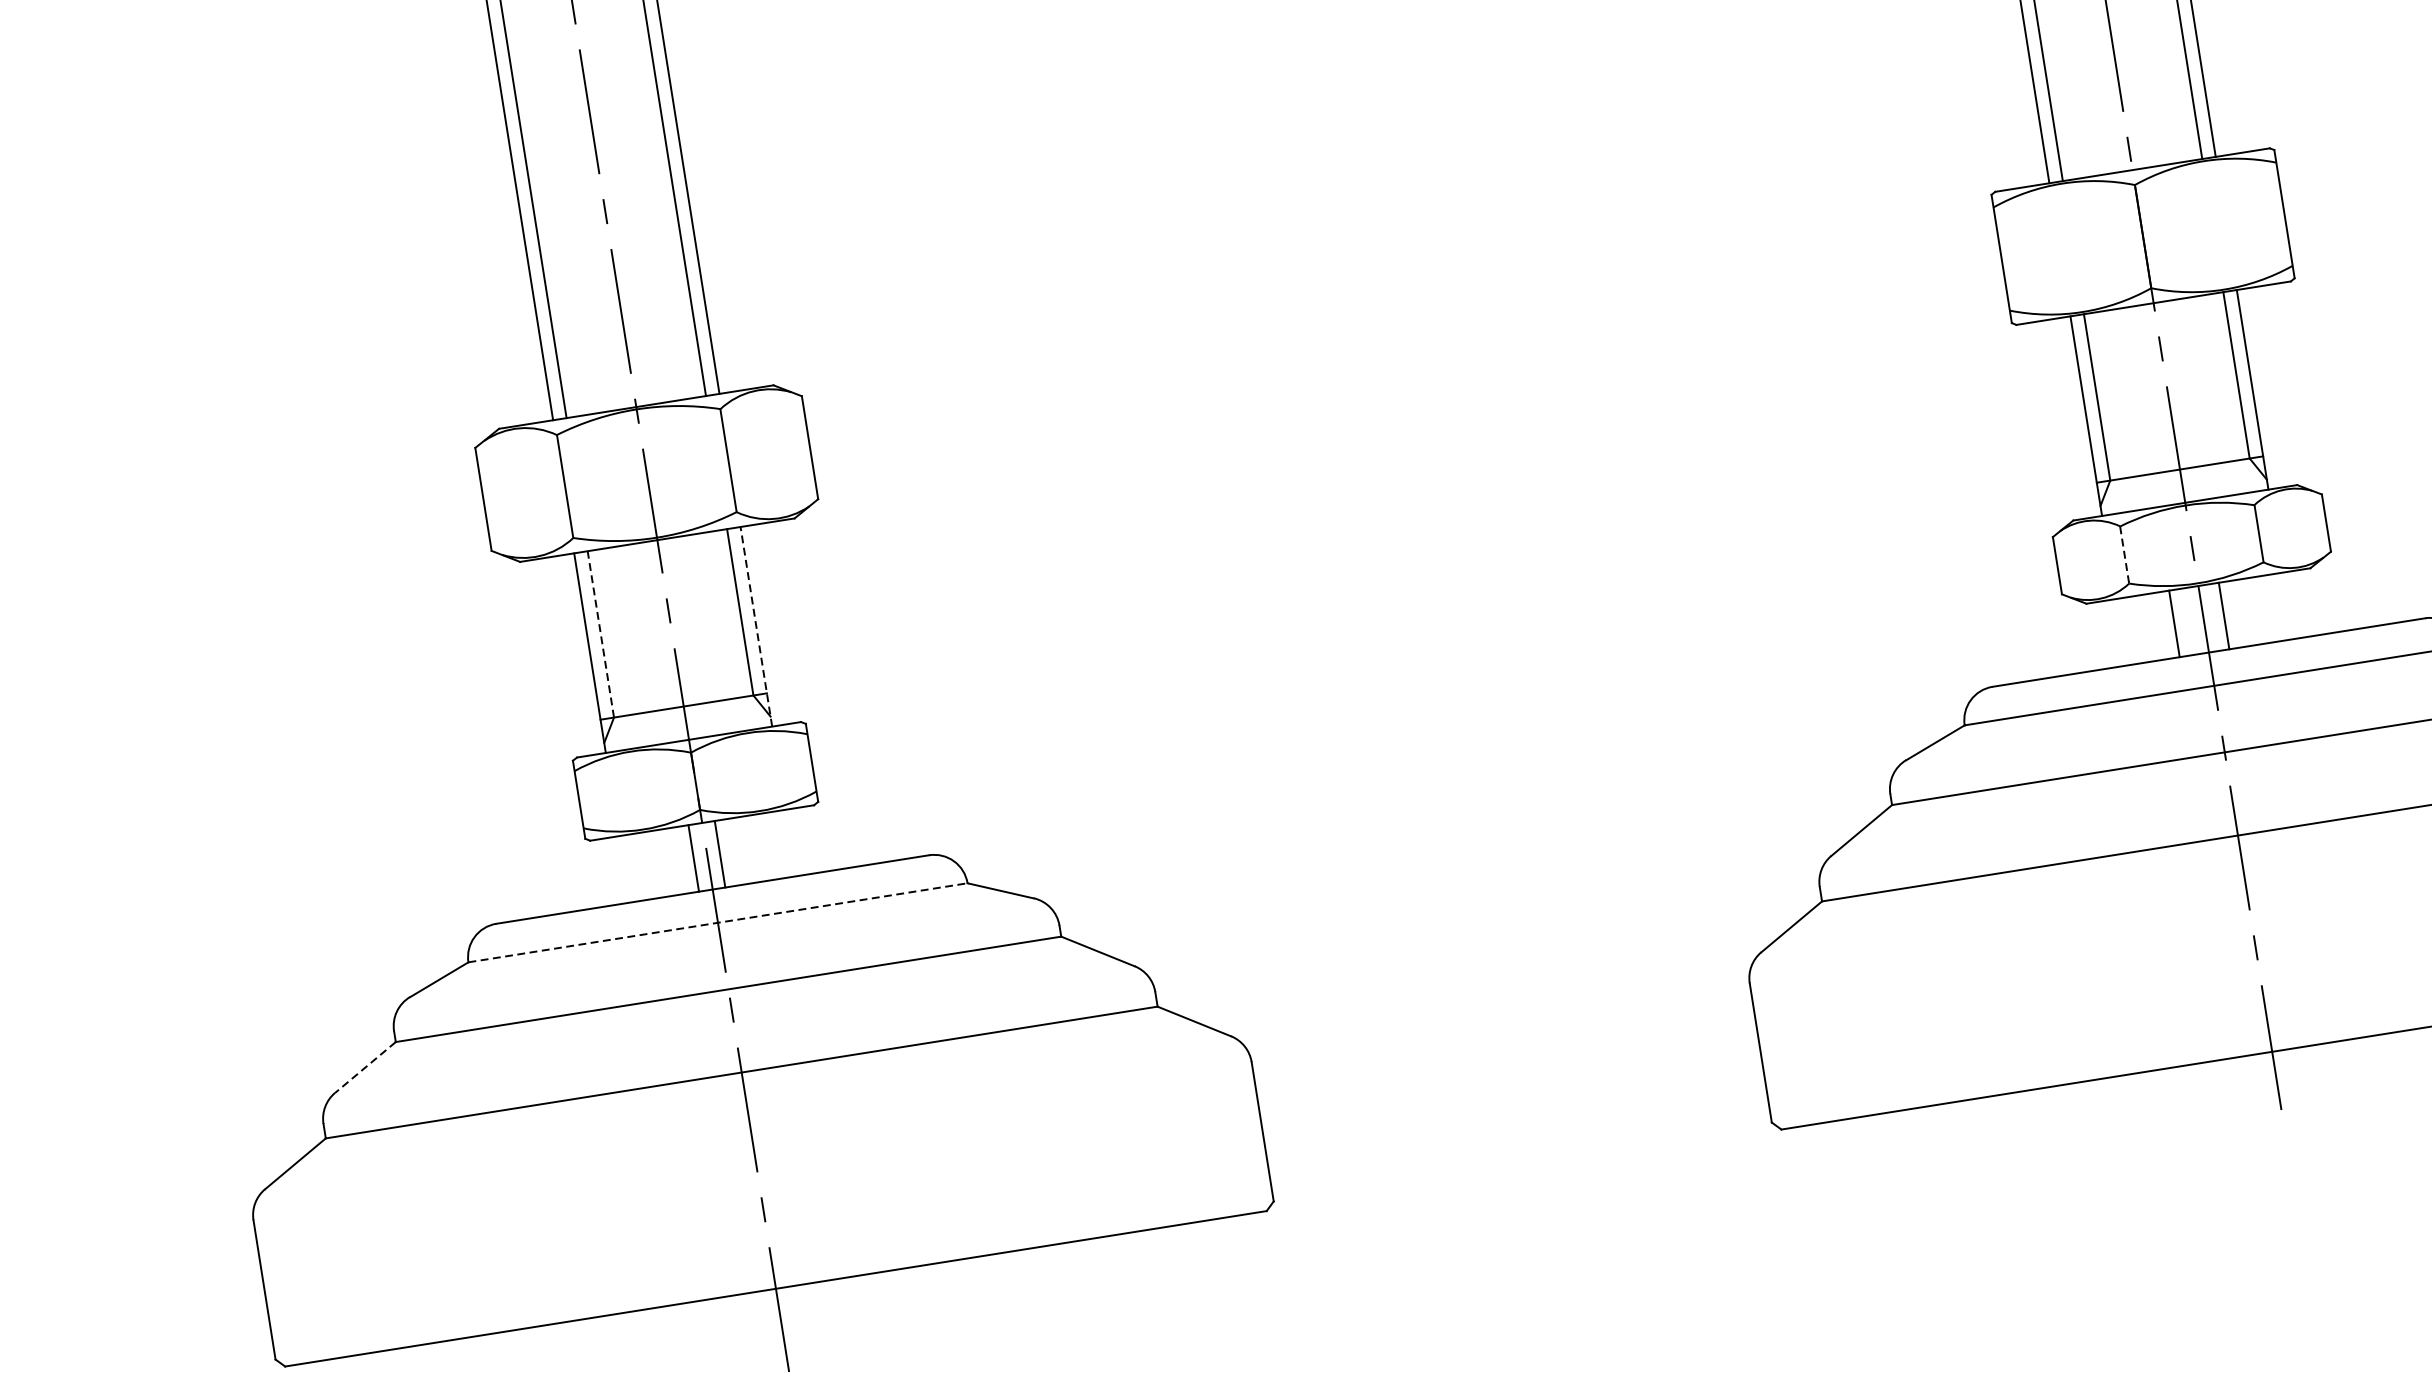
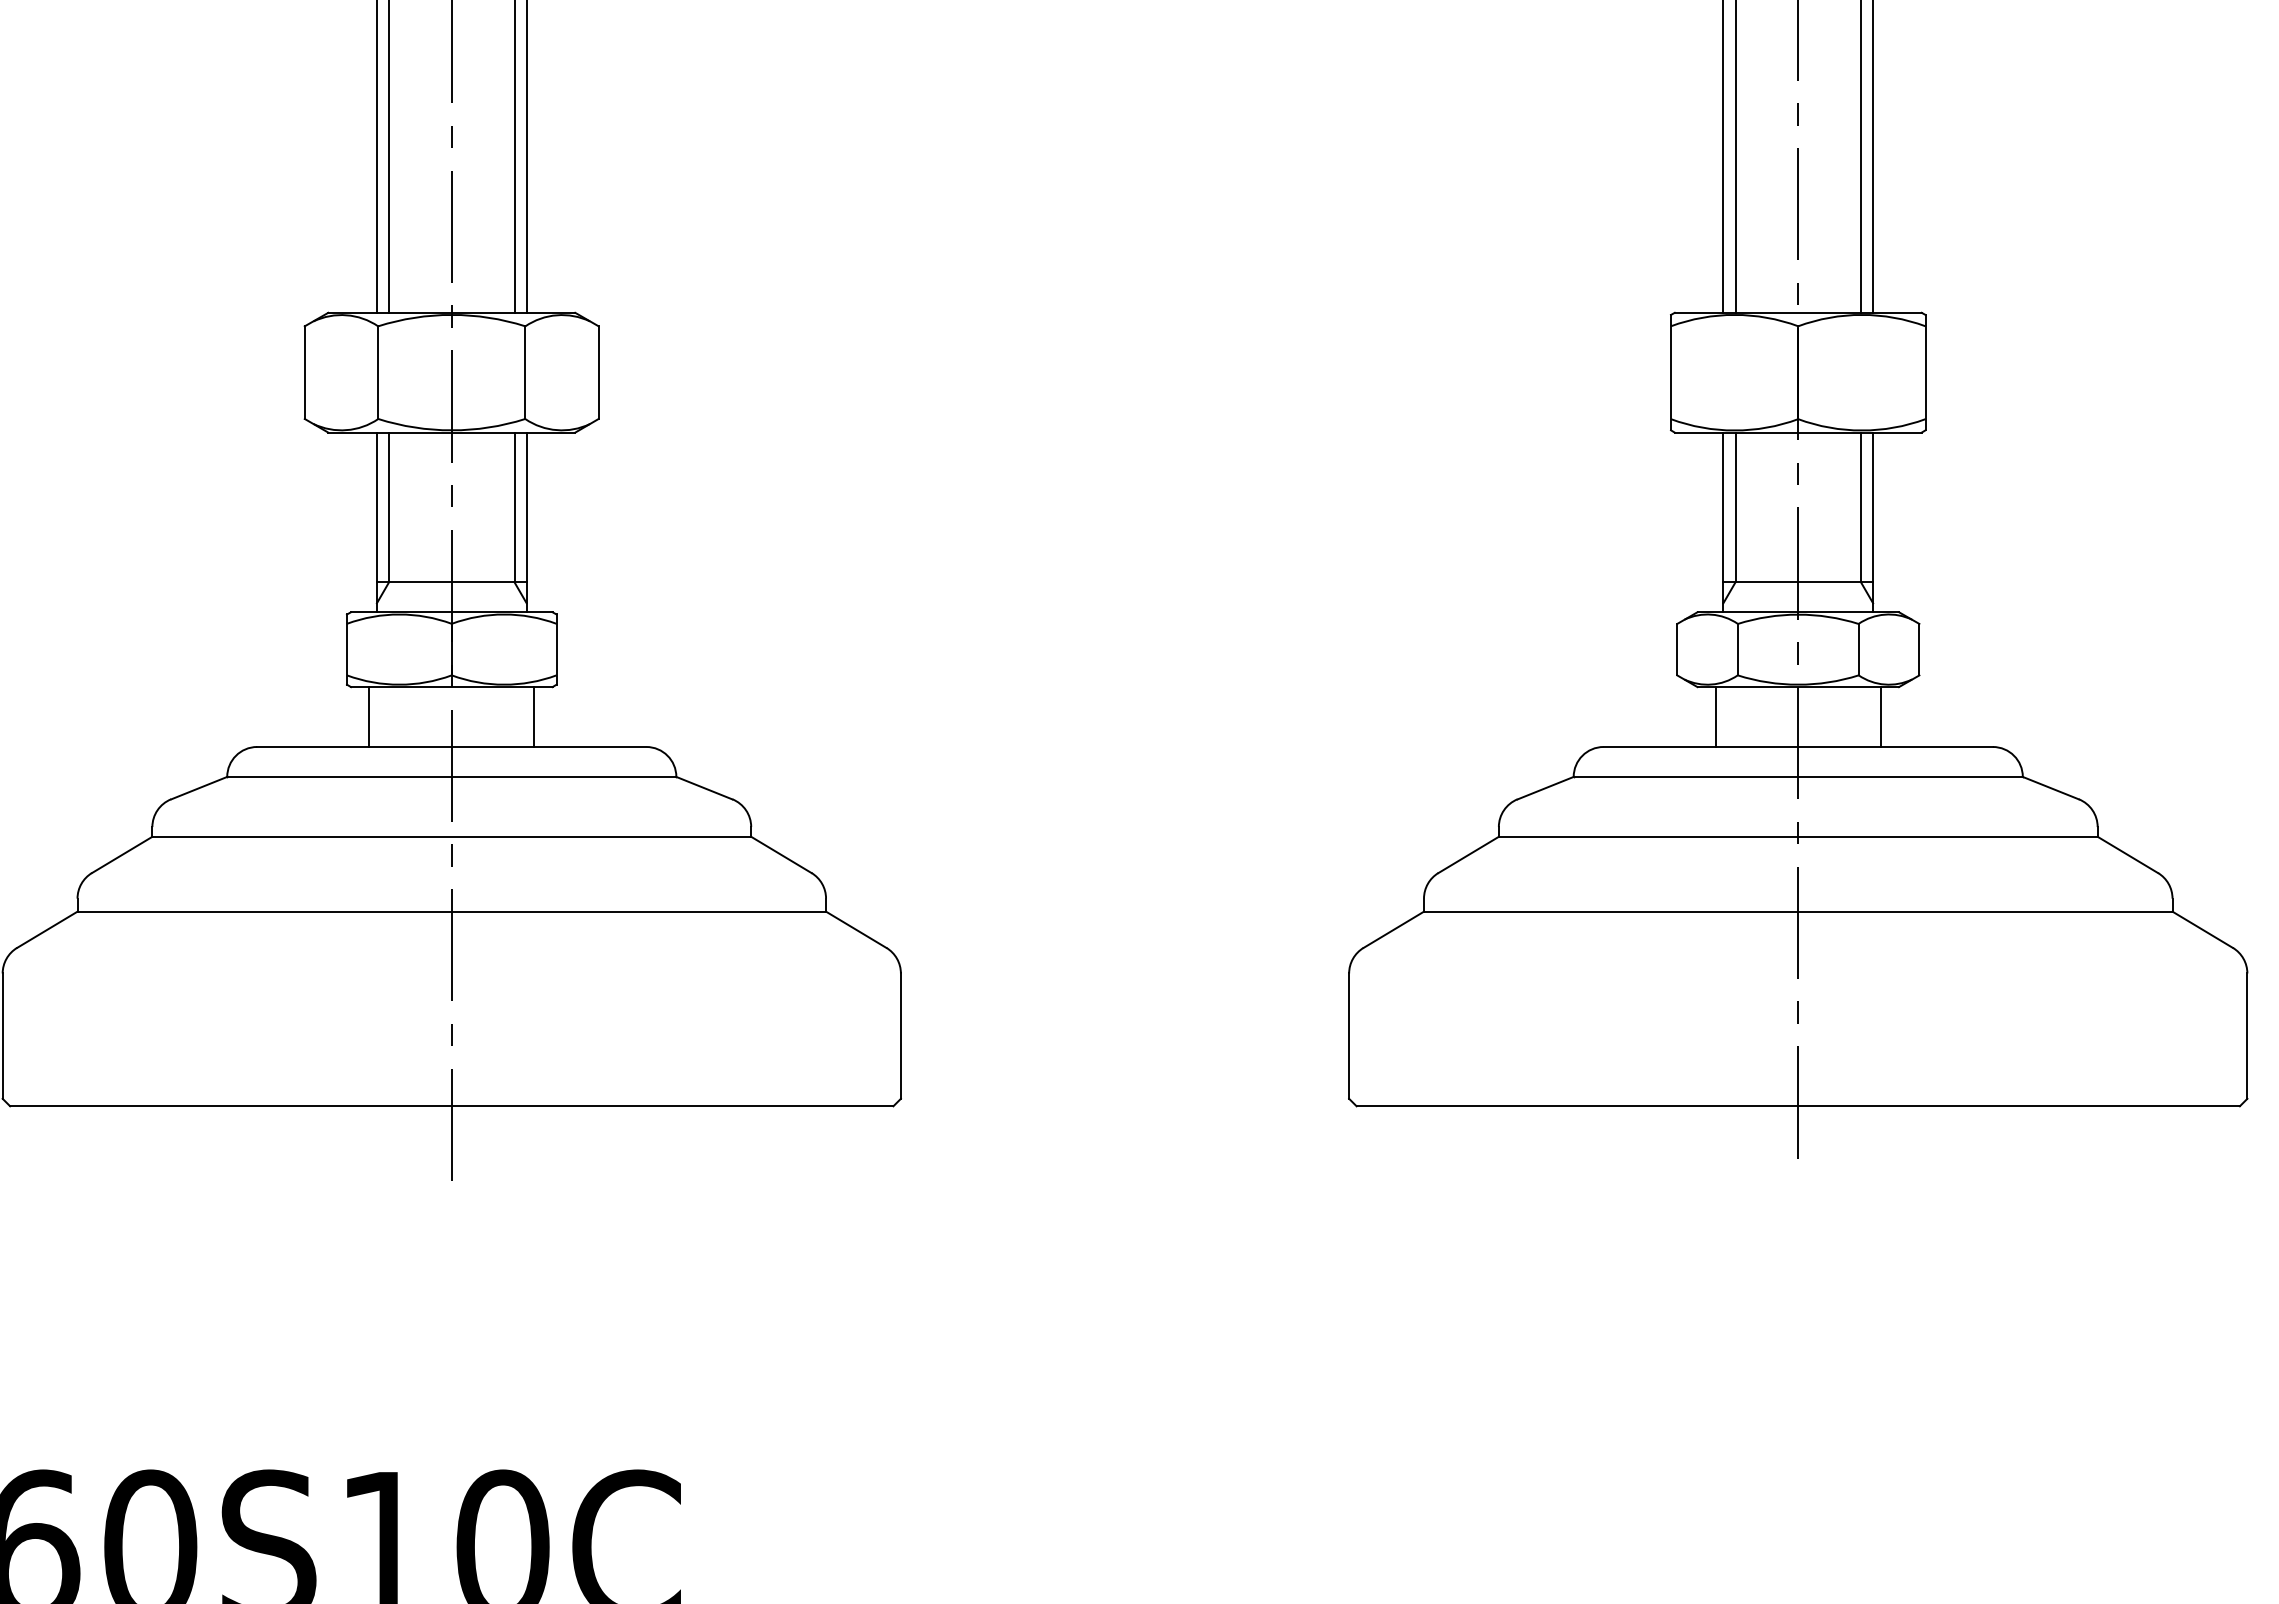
line: (2124, 554) -> (1737, 649), dashed -> solid
line: (2223, 615) -> (1880, 716), moved
line: (2173, 623) -> (1715, 716), moved
line: (756, 626) -> (526, 522), dashed -> solid
line: (601, 634) -> (389, 507), dashed -> solid
line: (720, 853) -> (534, 716), moved
line: (693, 857) -> (369, 716), moved
line: (717, 922) -> (451, 776), dashed -> solid
line: (364, 1068) -> (121, 855), dashed -> solid

